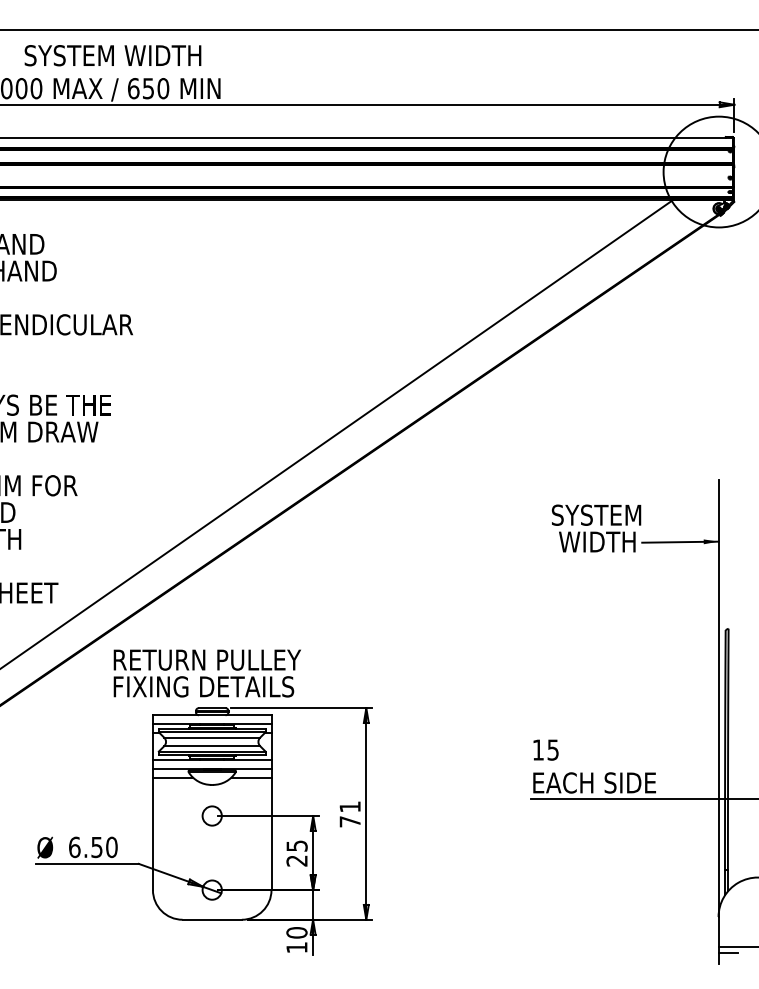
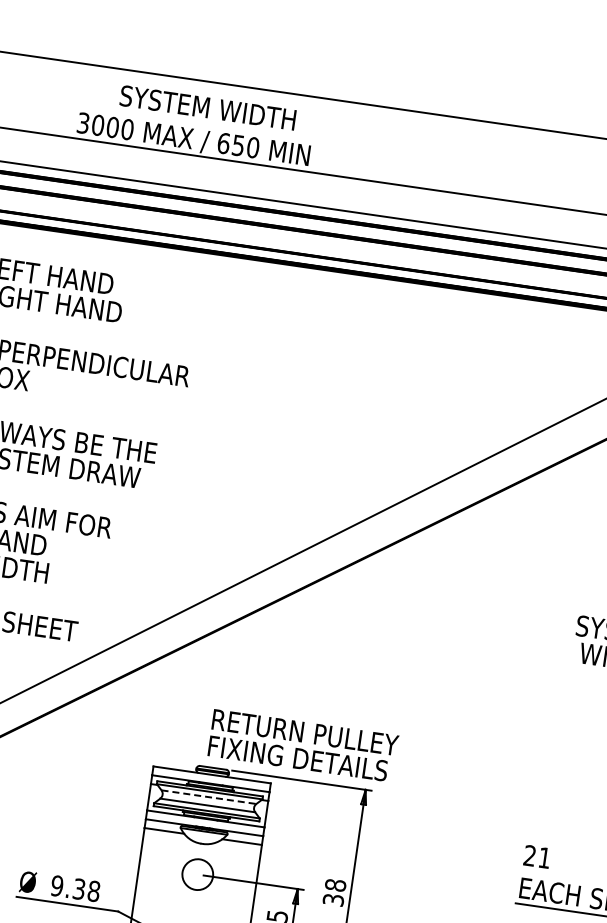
text: (206, 673) -> (302, 745), moved
line: (212, 737) -> (209, 796), solid -> dashed
text: (545, 749) -> (537, 856), 15 -> 21
text: (349, 814) -> (333, 892), 71 -> 38
circle: (211, 815) -> (197, 874), size x1.6
text: (92, 847) -> (74, 888), 6.50 -> 9.38

